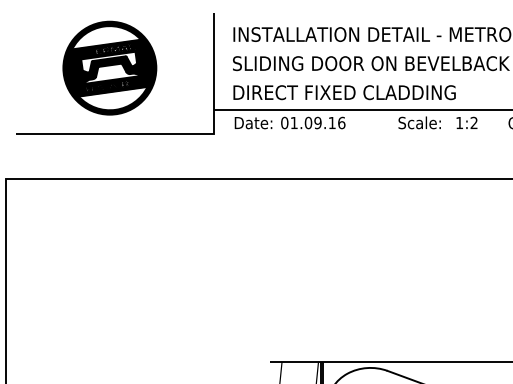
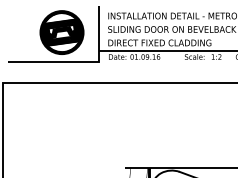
part: (108, 67) -> (61, 32), moved

